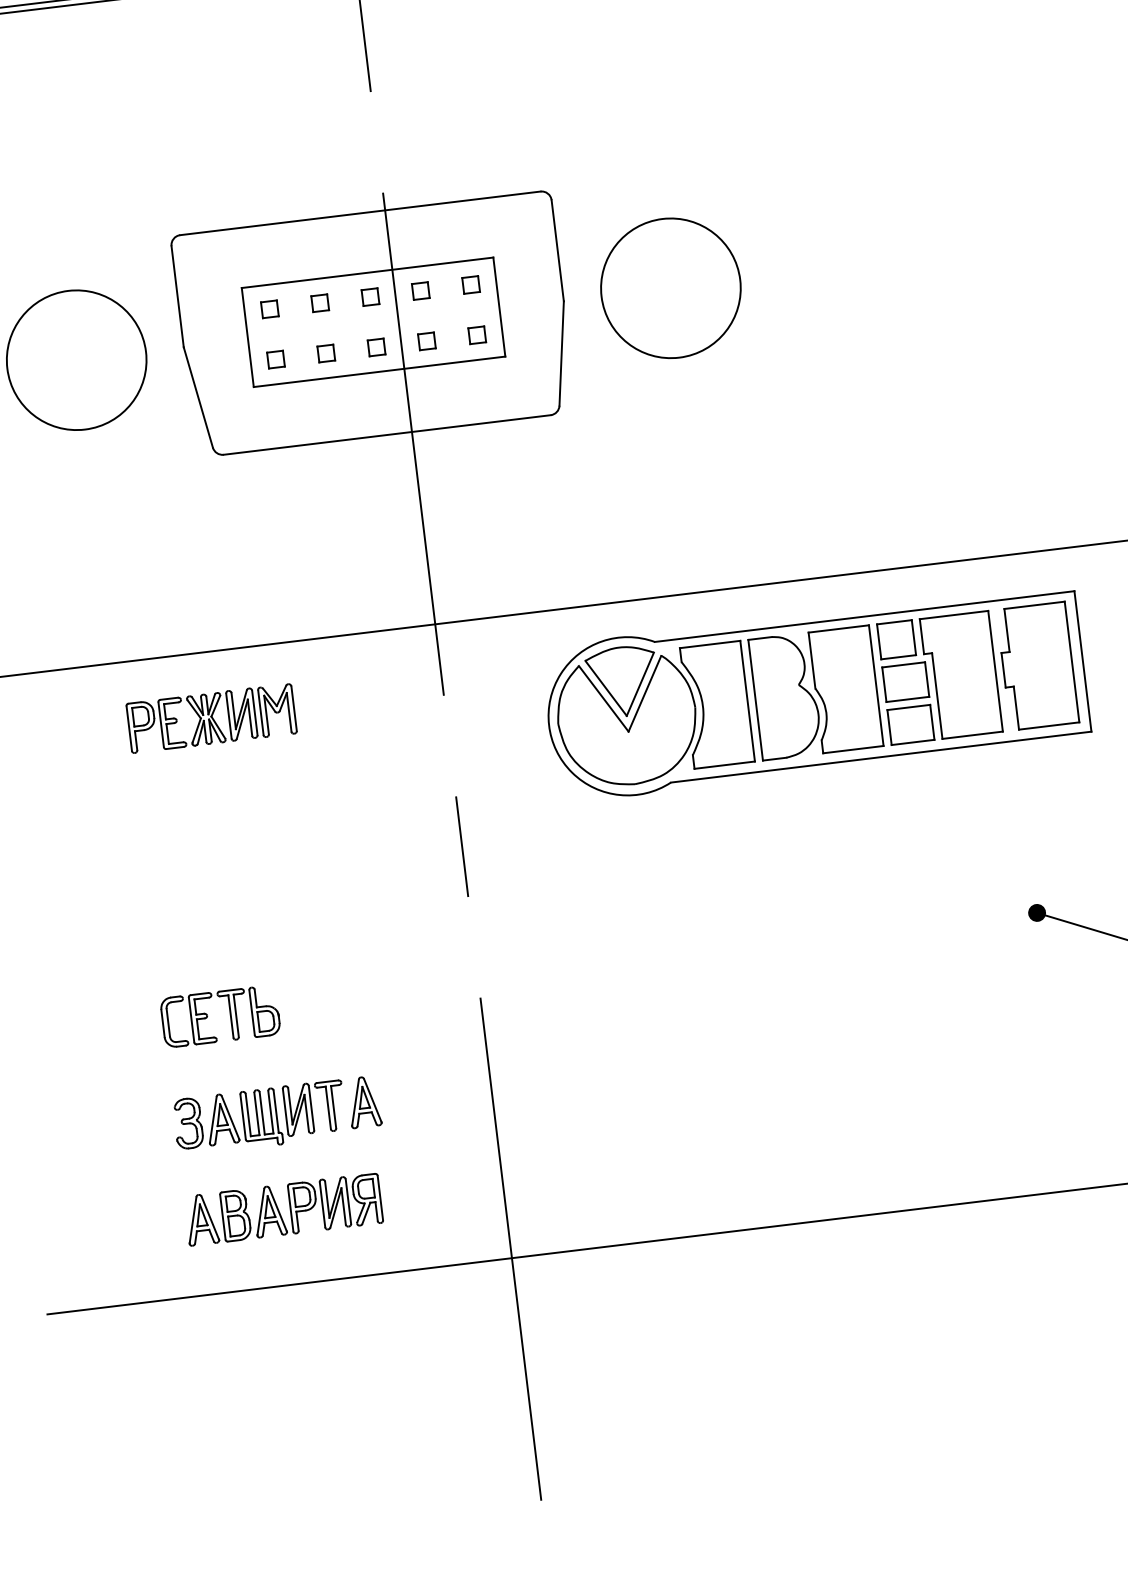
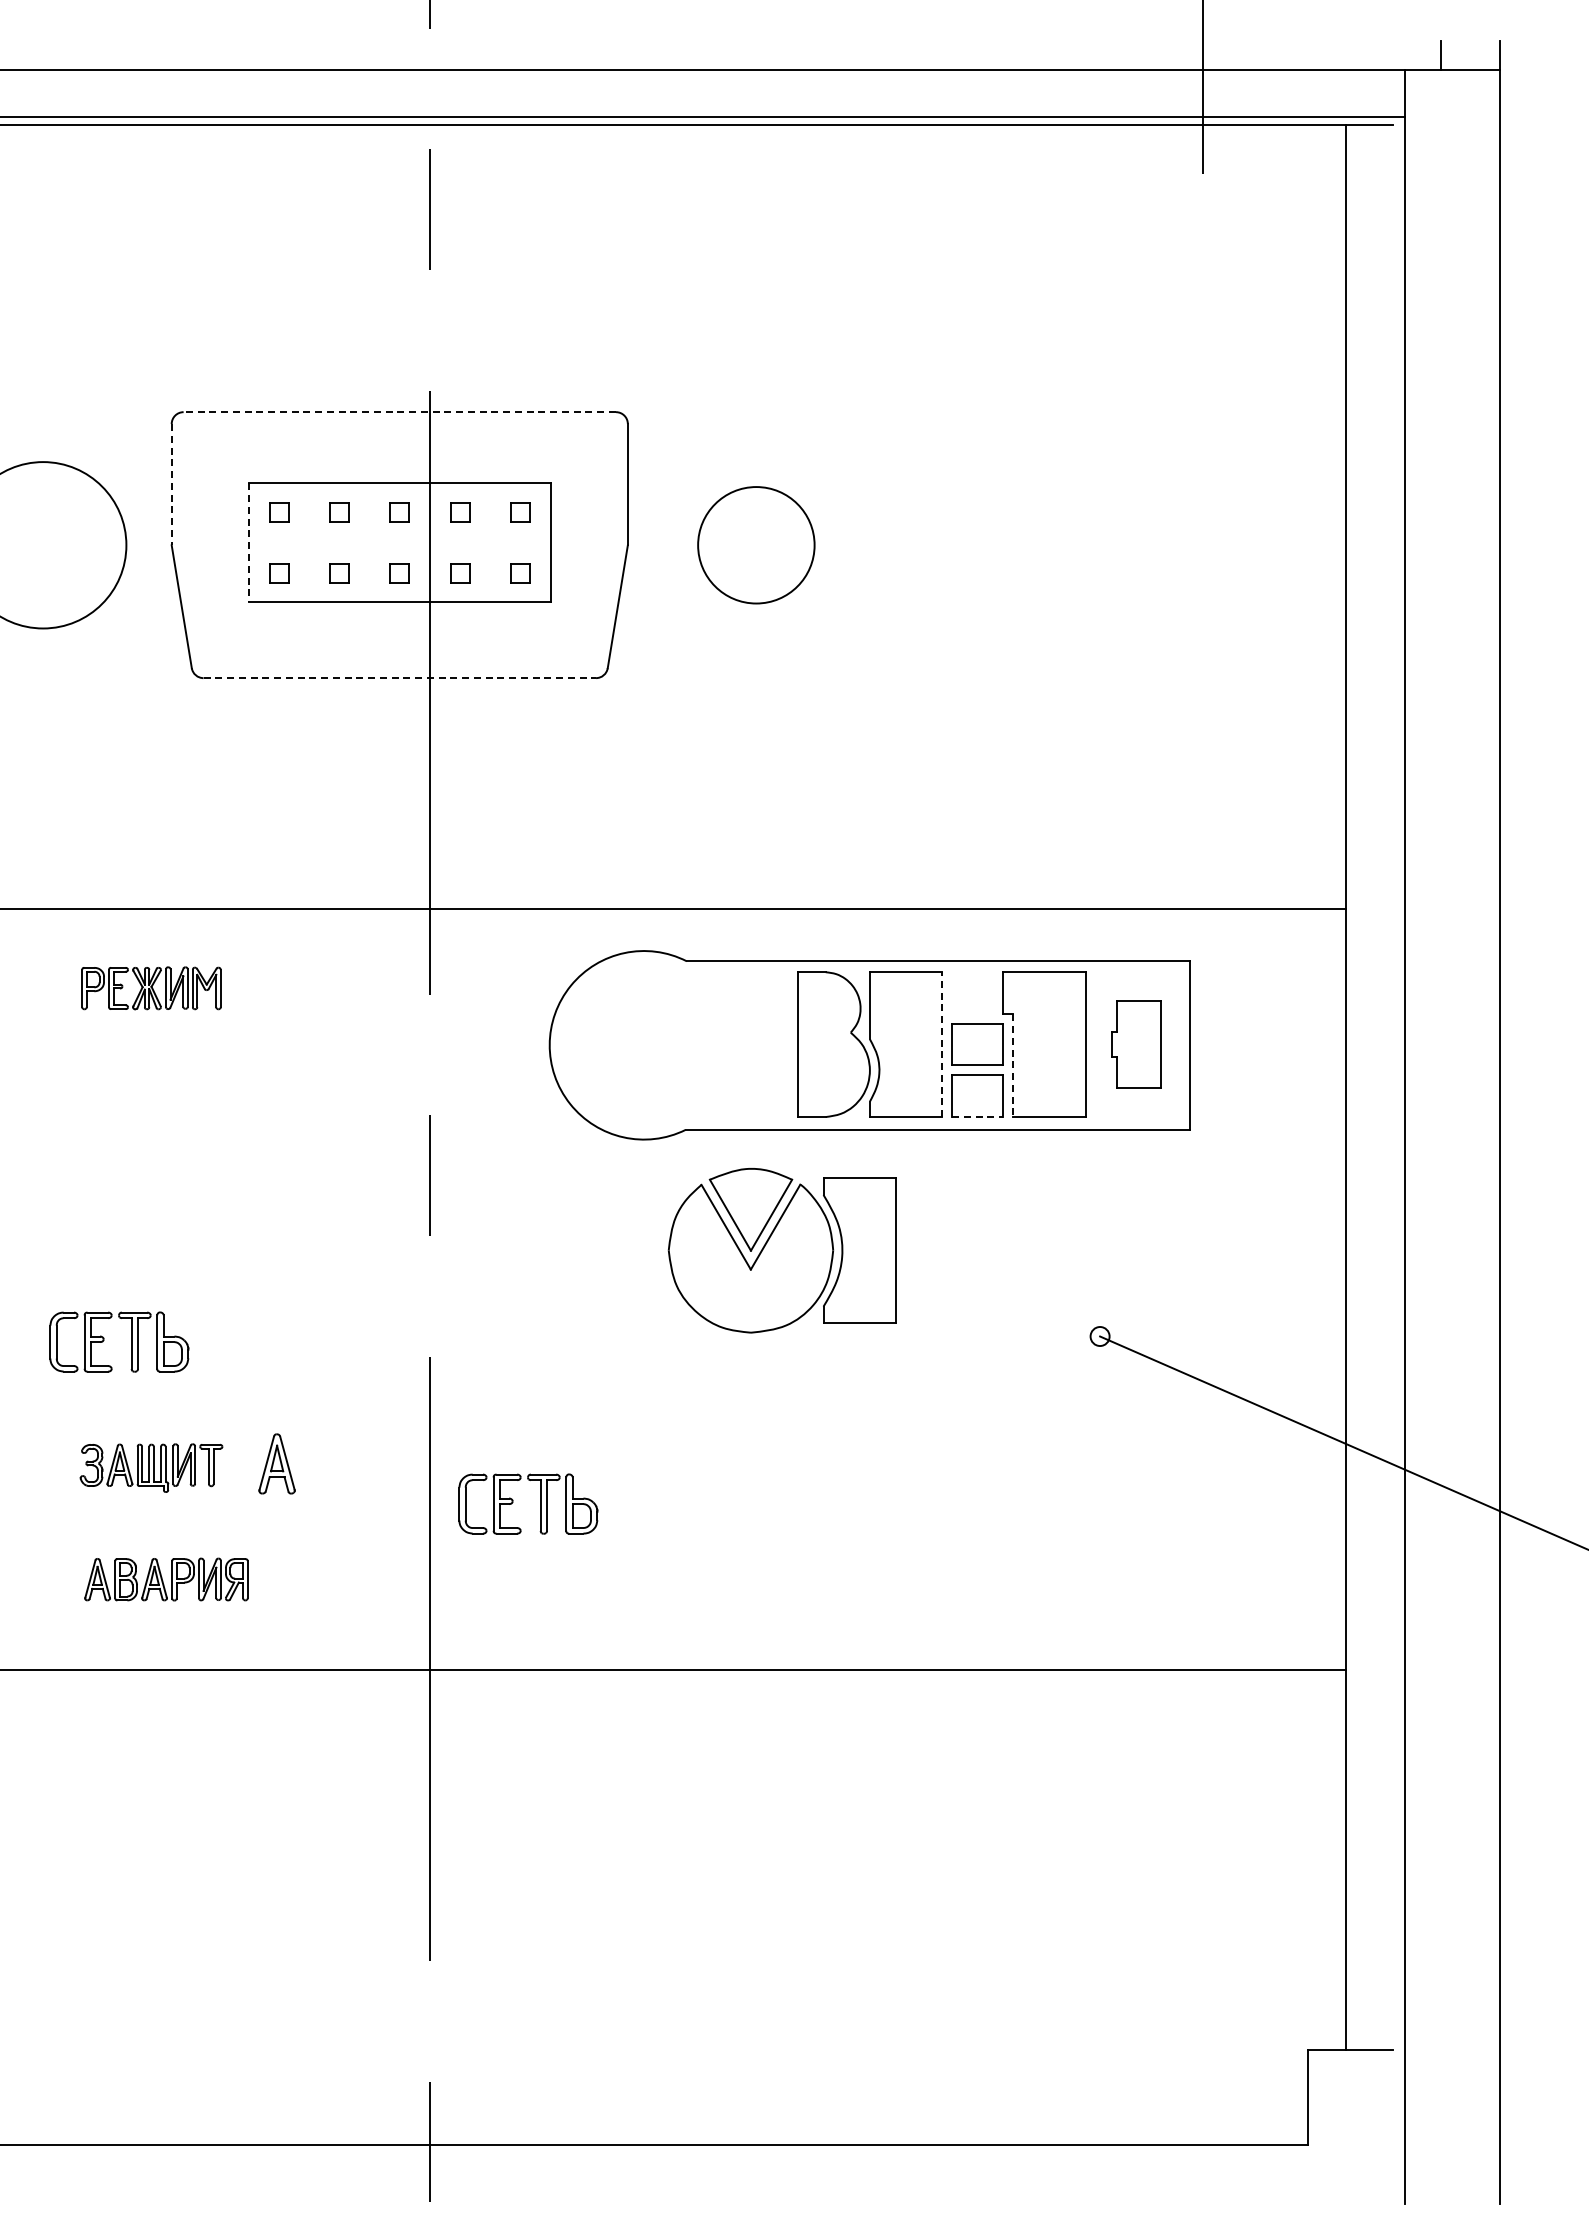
line: (360, 213) -> (399, 412), solid -> dashed
circle: (671, 288) -> (756, 545), size x0.7
line: (177, 296) -> (171, 484), solid -> dashed
line: (247, 338) -> (248, 543), solid -> dashed
line: (387, 435) -> (400, 678), solid -> dashed
part: (896, 639) -> (972, 992), removed
part: (1037, 666) -> (1135, 1044), size x0.6
line: (876, 685) -> (942, 1044), solid -> dashed
line: (937, 696) -> (1013, 1066), solid -> dashed
part: (652, 712) -> (781, 1250), moved
part: (211, 718) -> (151, 988), size x0.7
line: (912, 742) -> (977, 1117), solid -> dashed
fill: (1036, 912) -> (1099, 1336), removed
part: (587, 1108) -> (540, 1503), added
part: (260, 1118) -> (151, 1468), size x0.7
part: (283, 1209) -> (166, 1579), size x0.7

